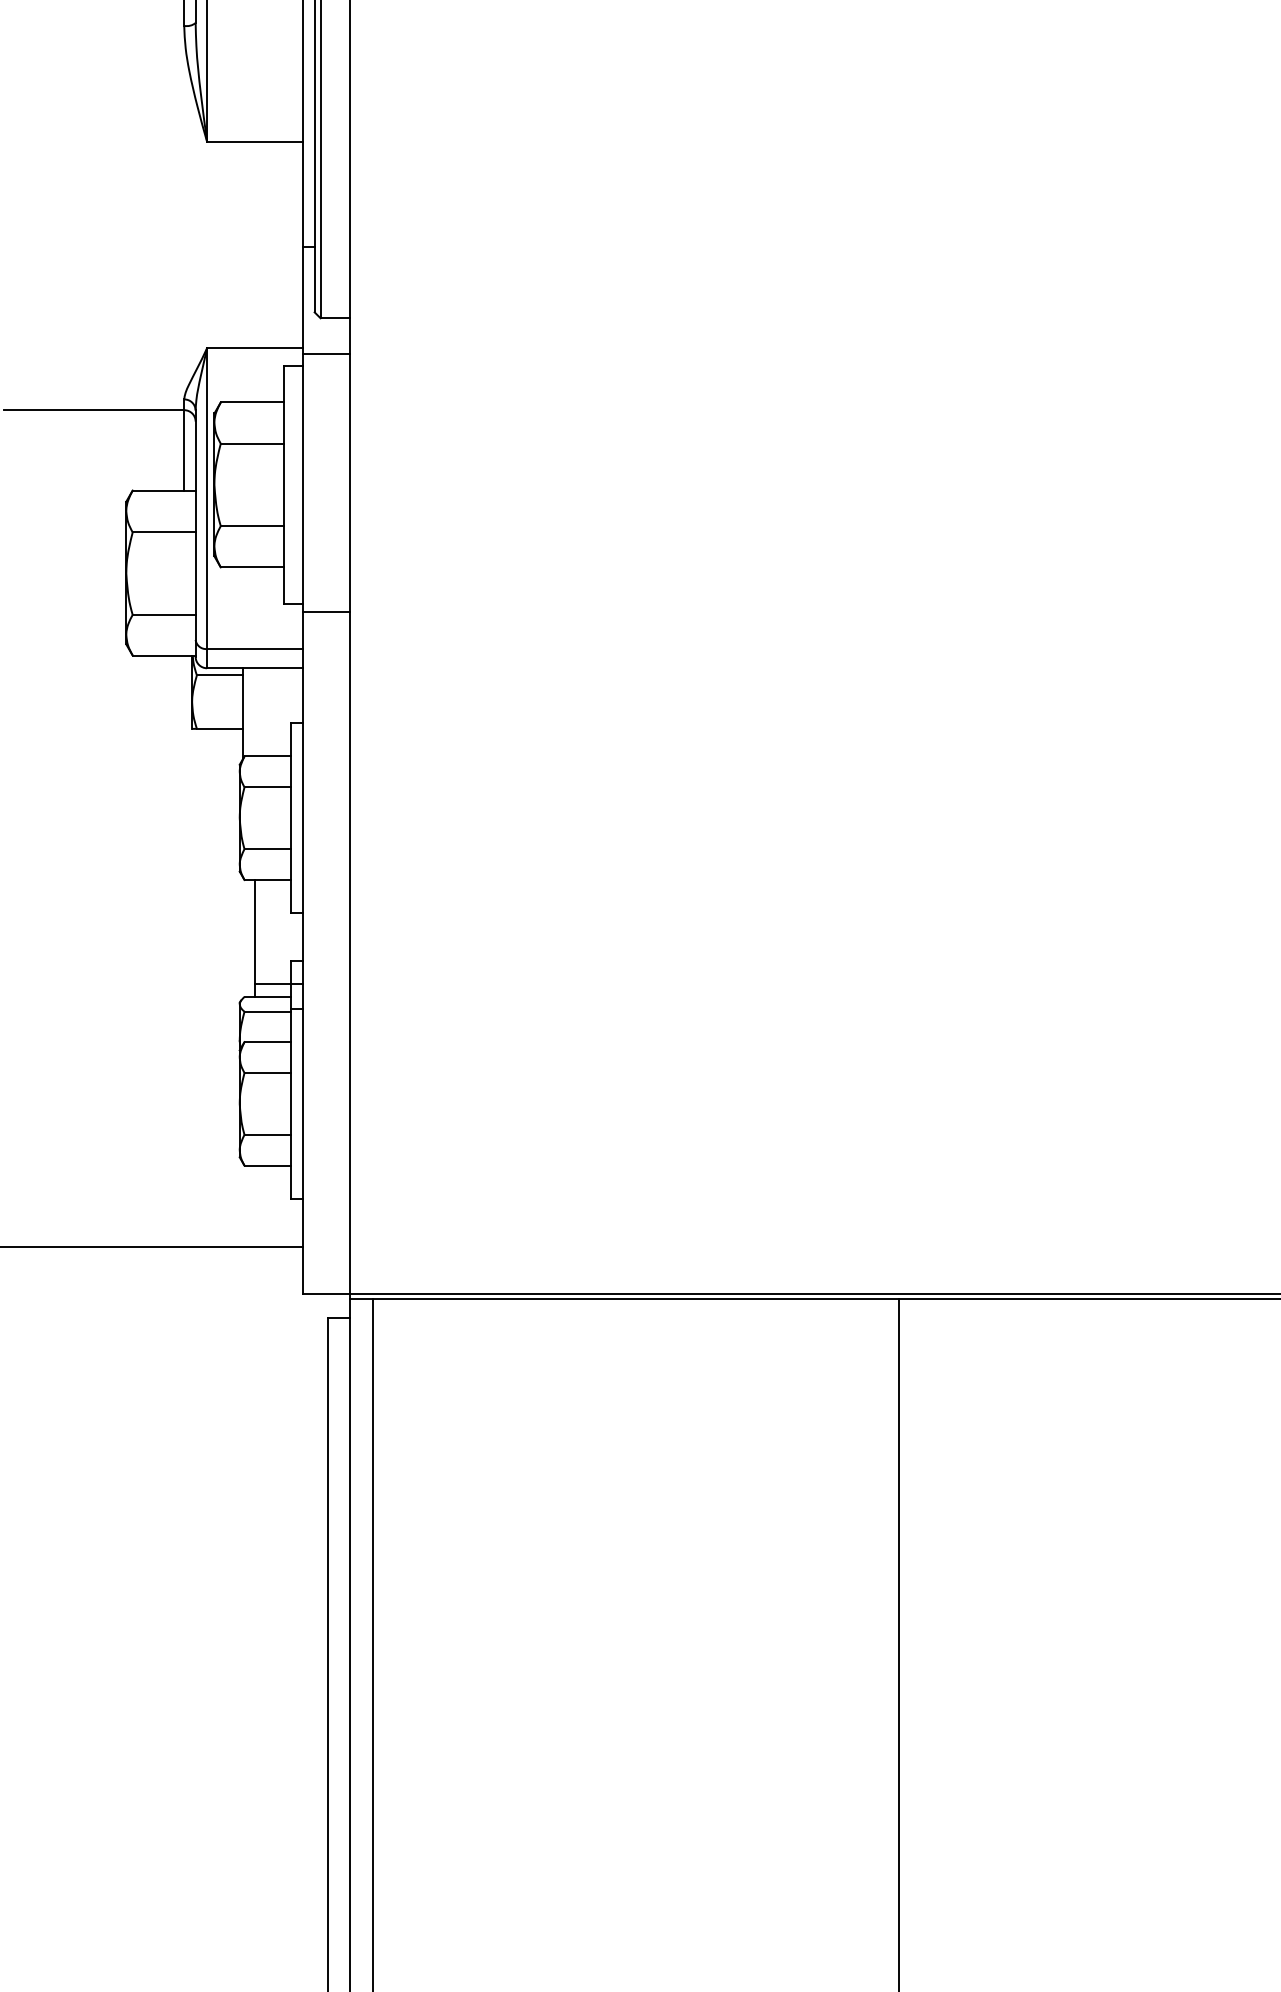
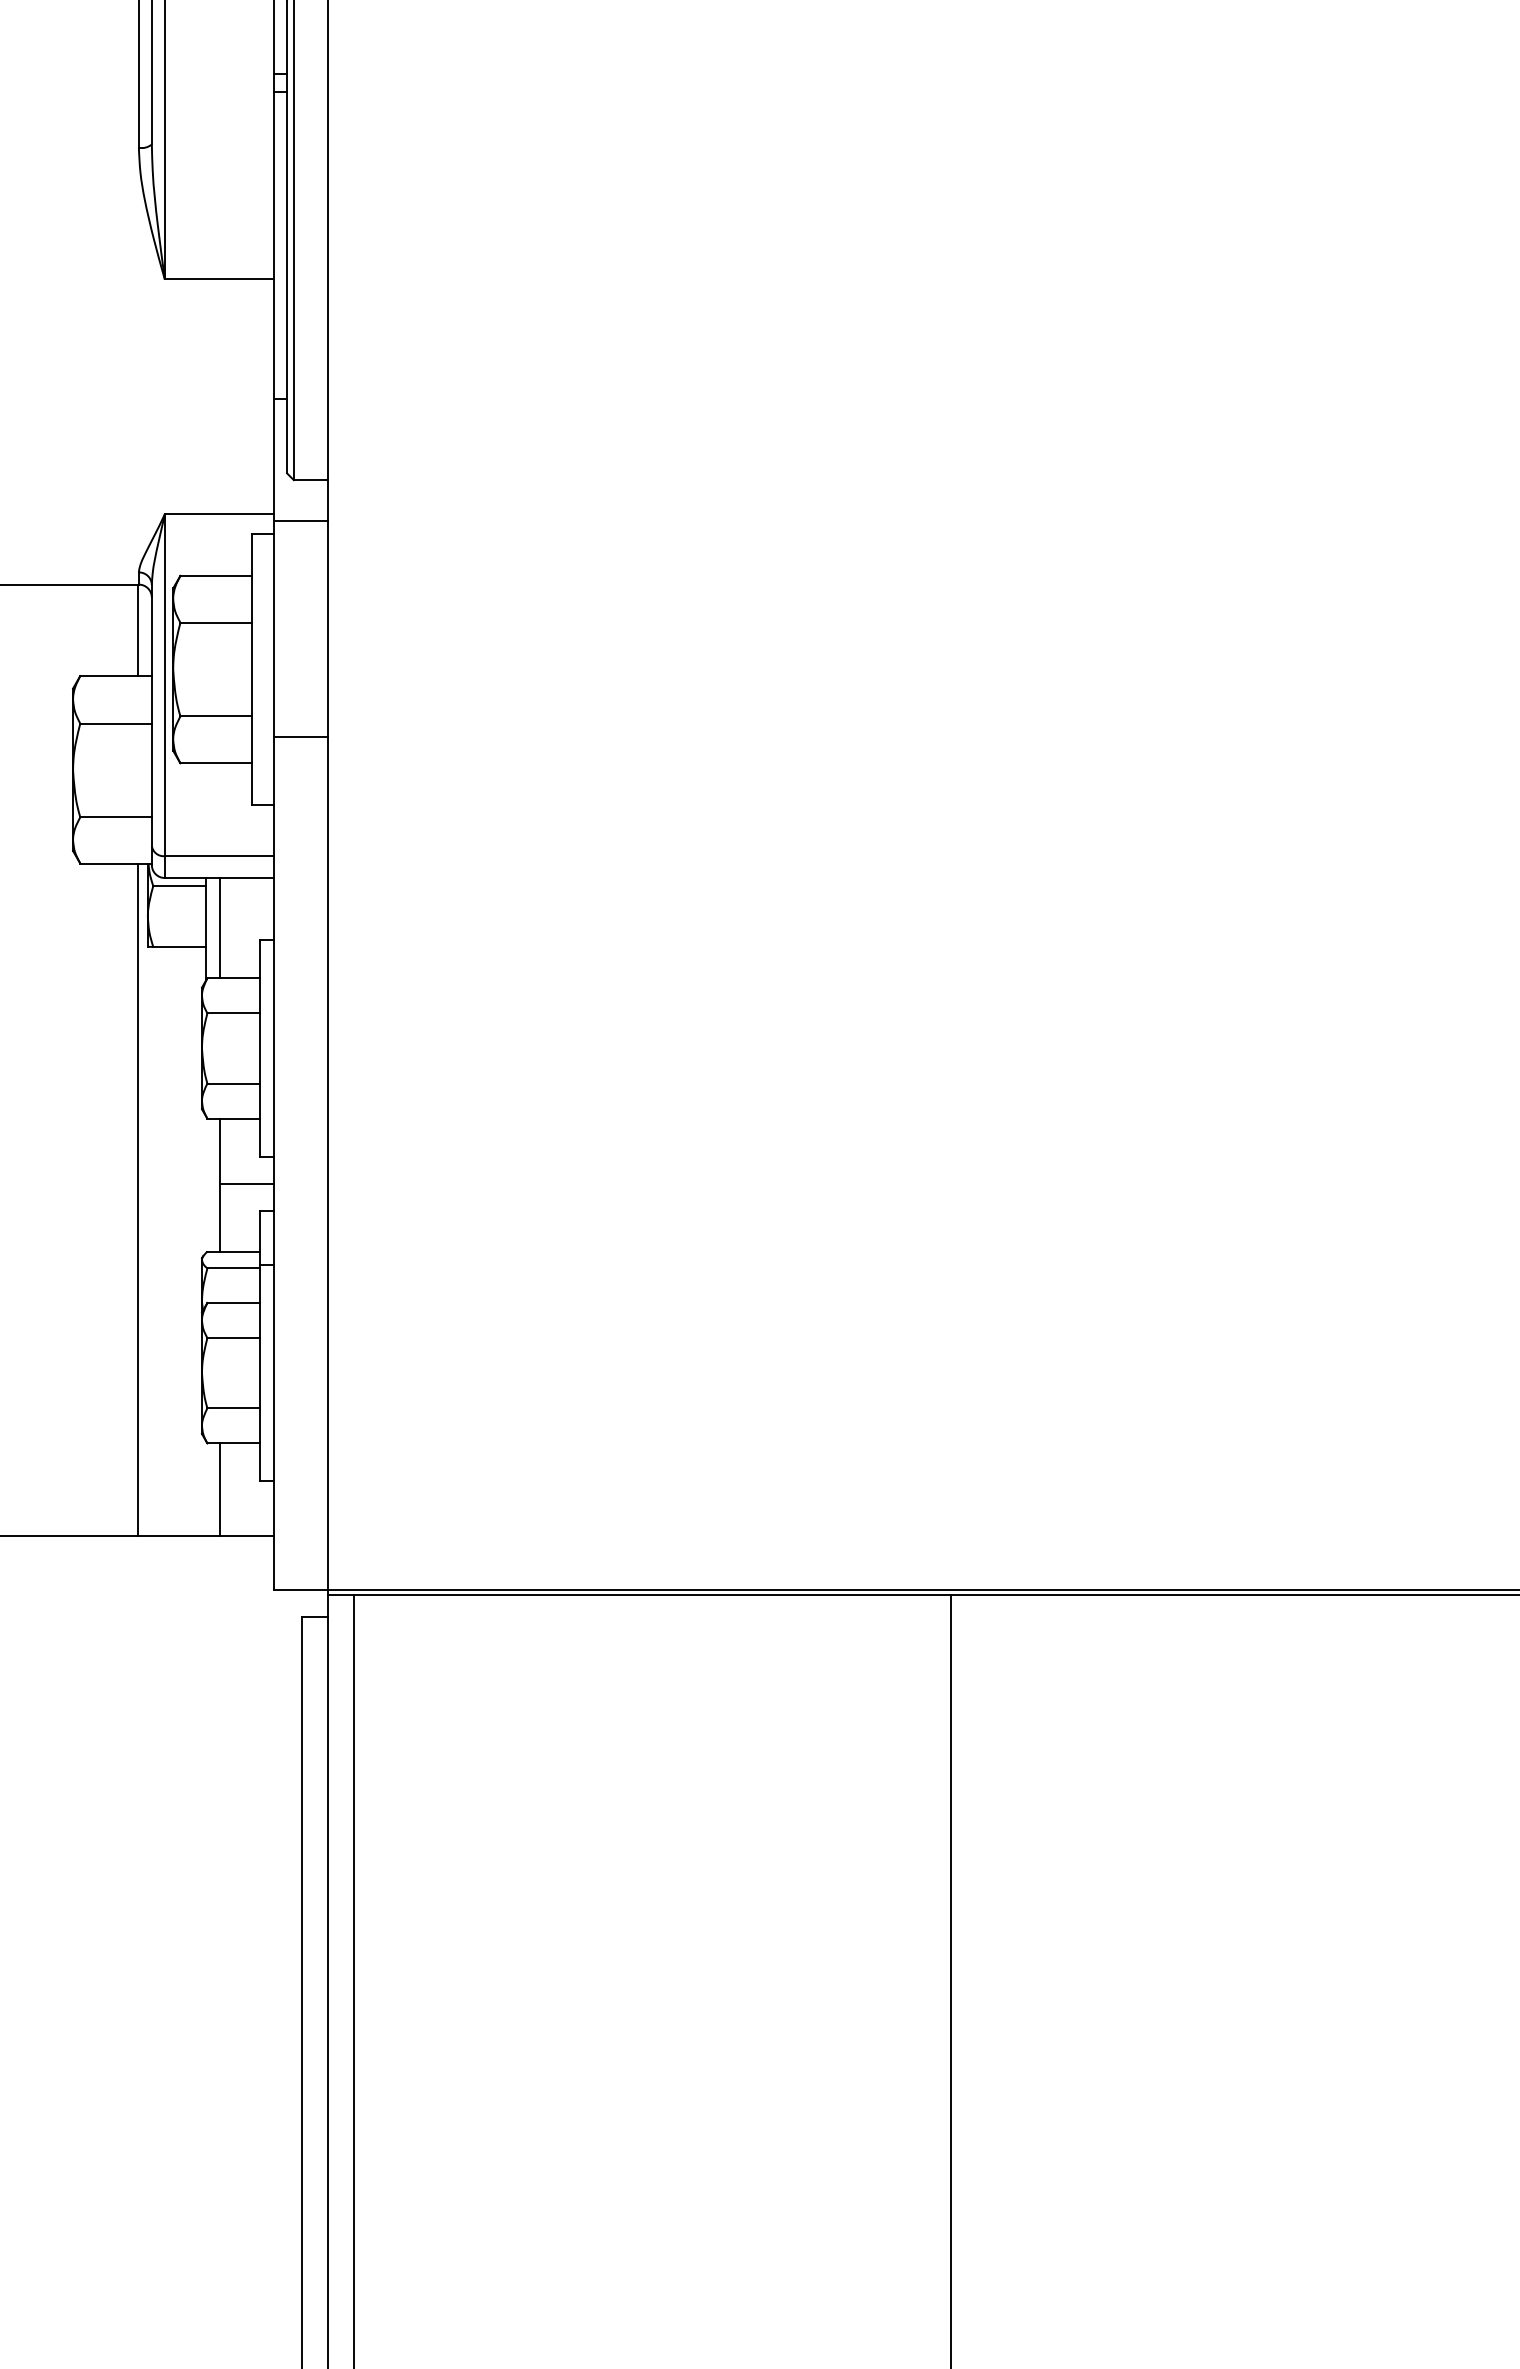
line: (326, 612) -> (300, 737), moved
line: (255, 712) -> (219, 928), added
line: (183, 951) -> (138, 1199), added
line: (278, 983) -> (246, 1183), moved
line: (255, 1206) -> (219, 1489), added

